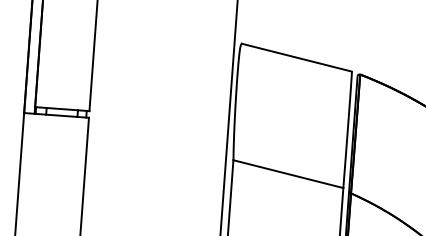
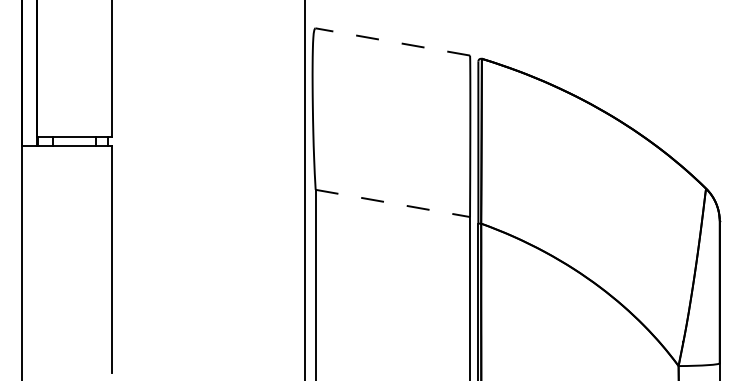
line: (296, 57) -> (392, 41), solid -> dashed
line: (288, 174) -> (393, 203), solid -> dashed

